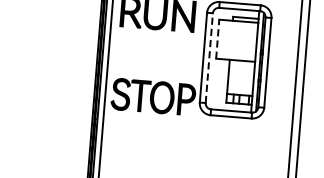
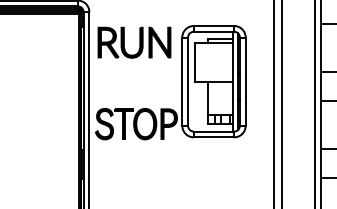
line: (217, 39) -> (194, 62), dashed -> solid
line: (209, 58) -> (188, 81), dashed -> solid

